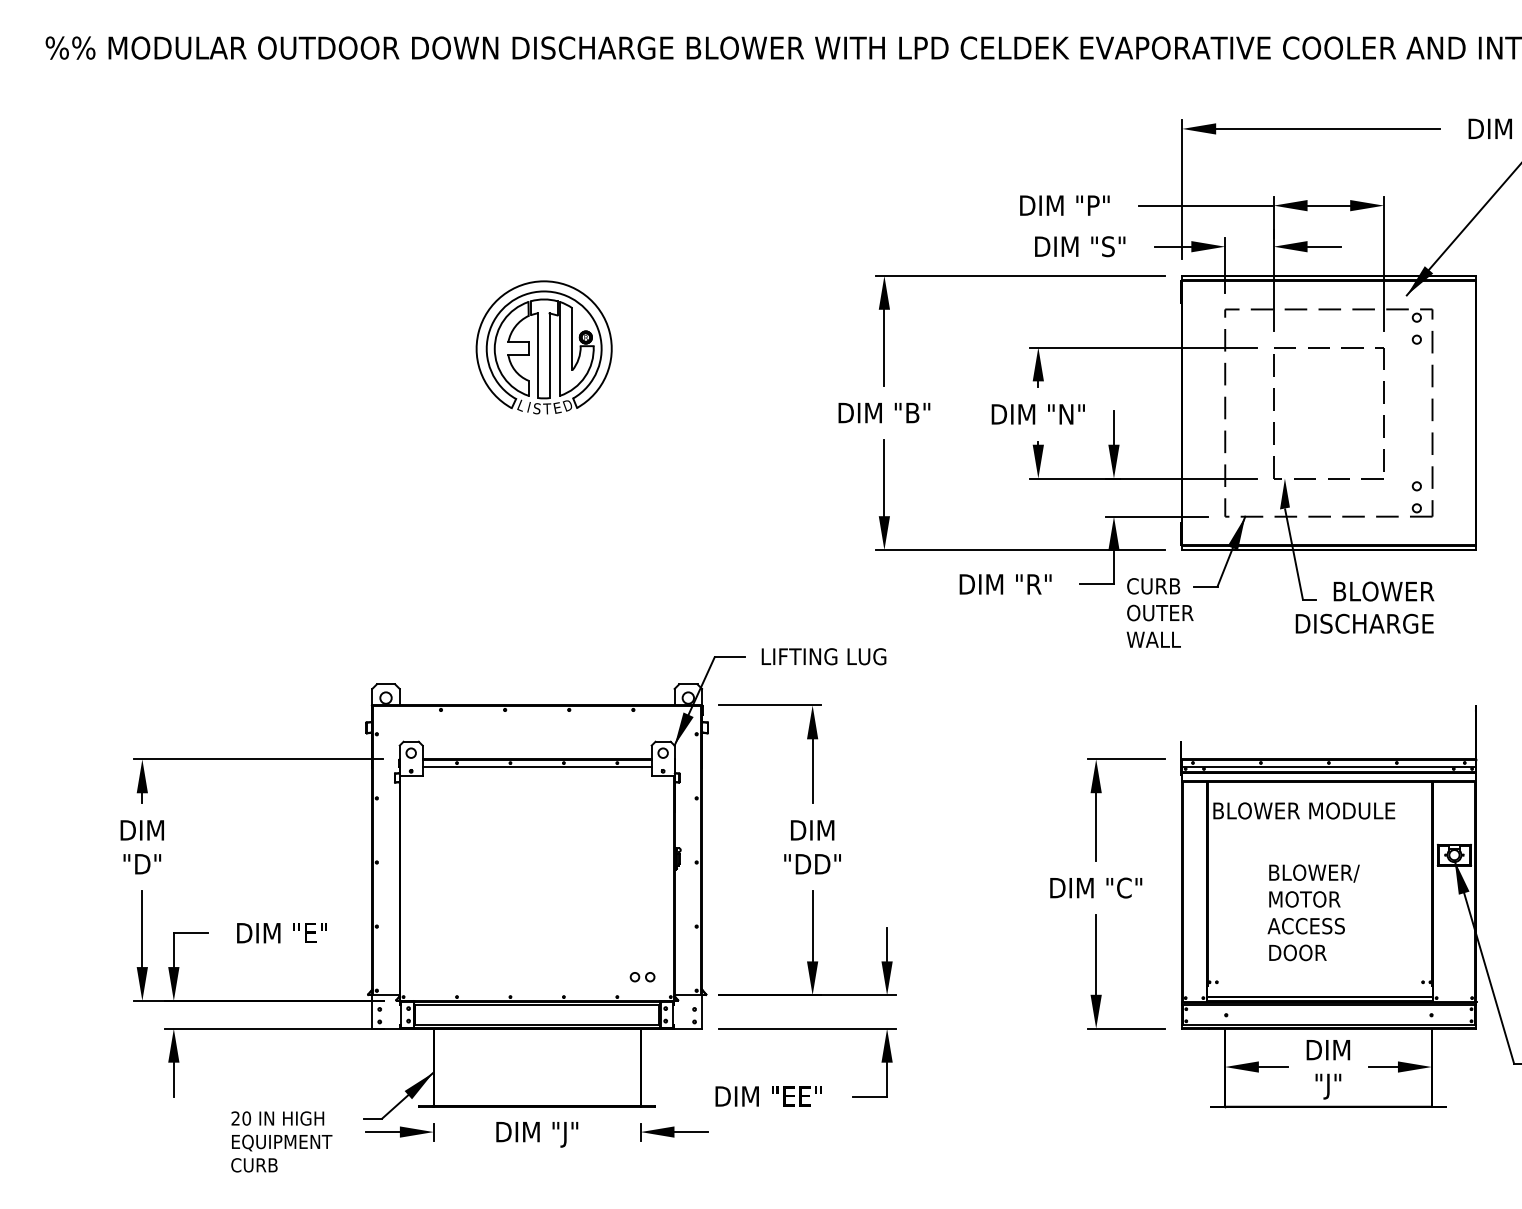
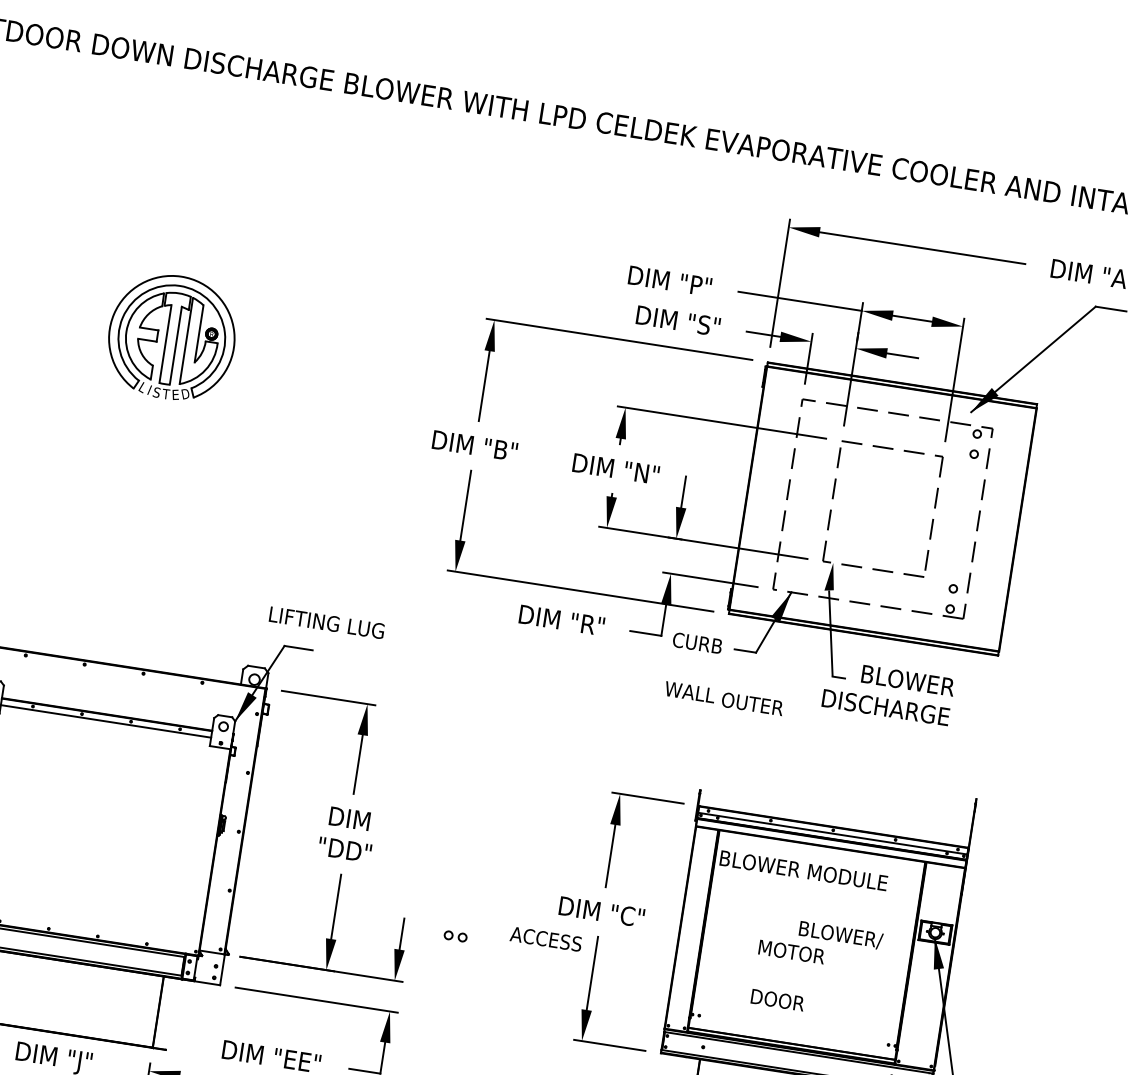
text: (1160, 612) -> (752, 703), moved
text: (823, 656) -> (326, 622), moved
text: (1314, 873) -> (841, 935), moved
text: (1305, 926) -> (545, 939), moved
part: (642, 977) -> (455, 936), moved

